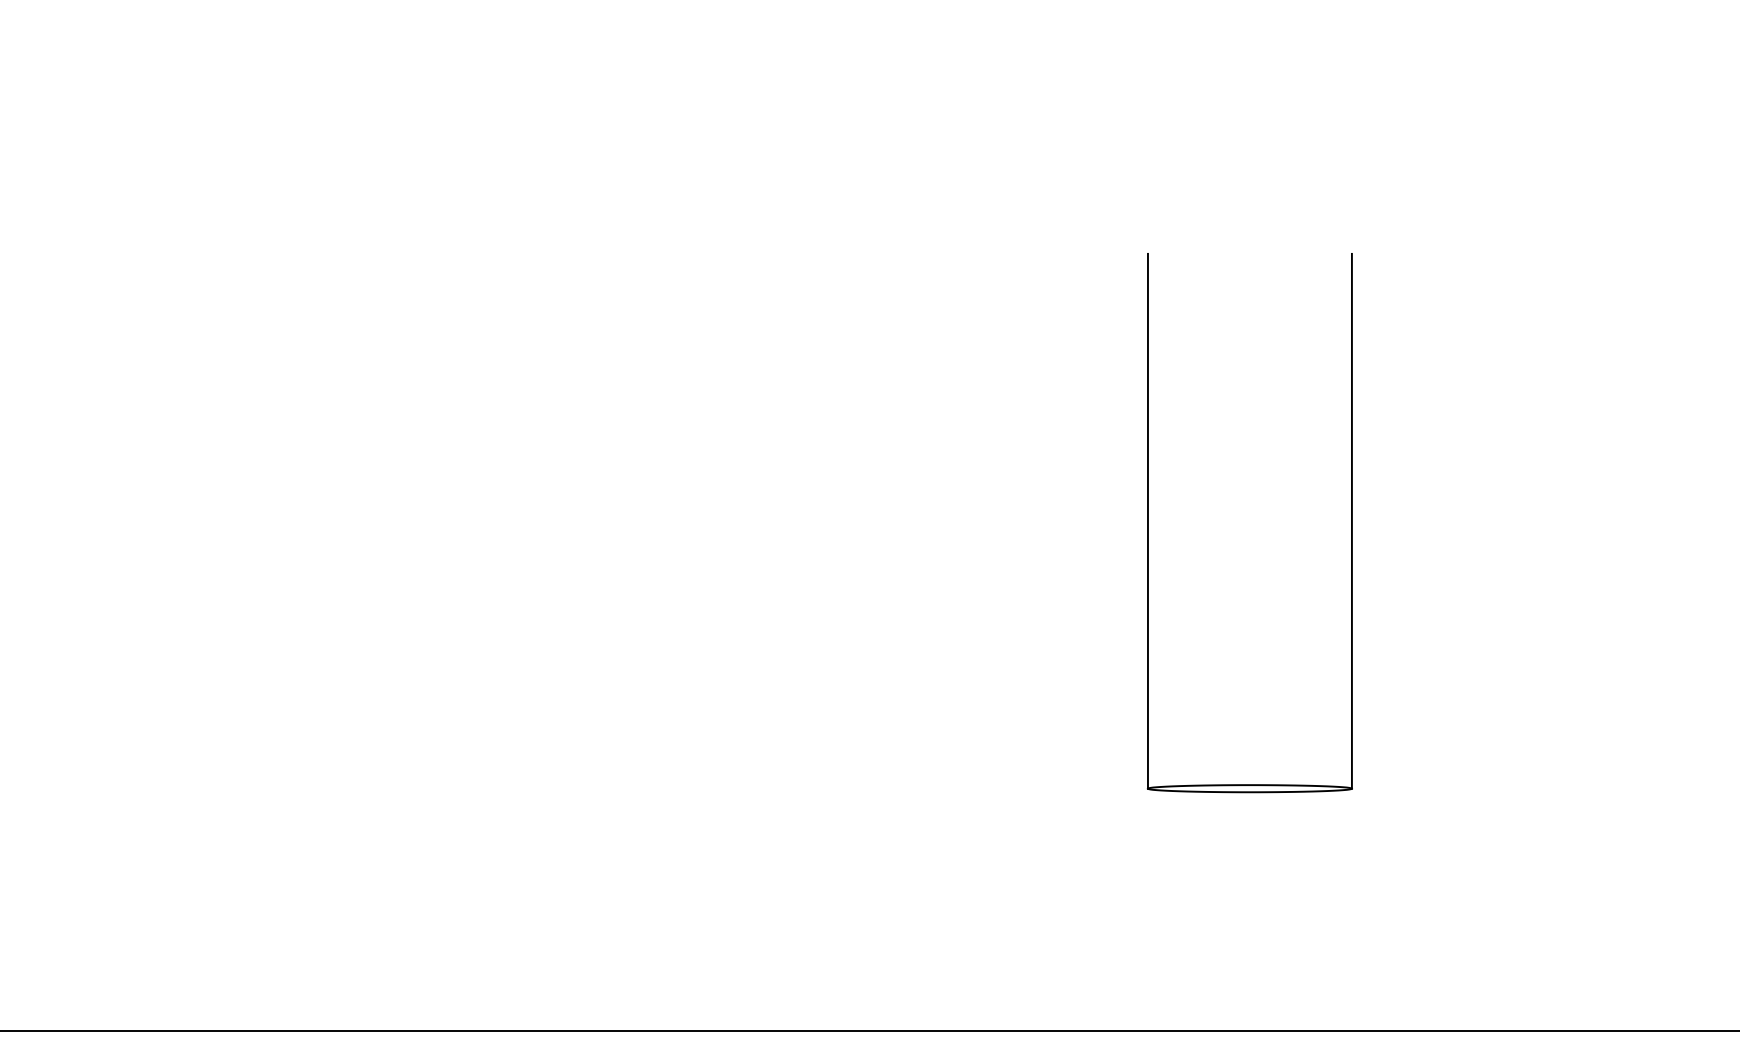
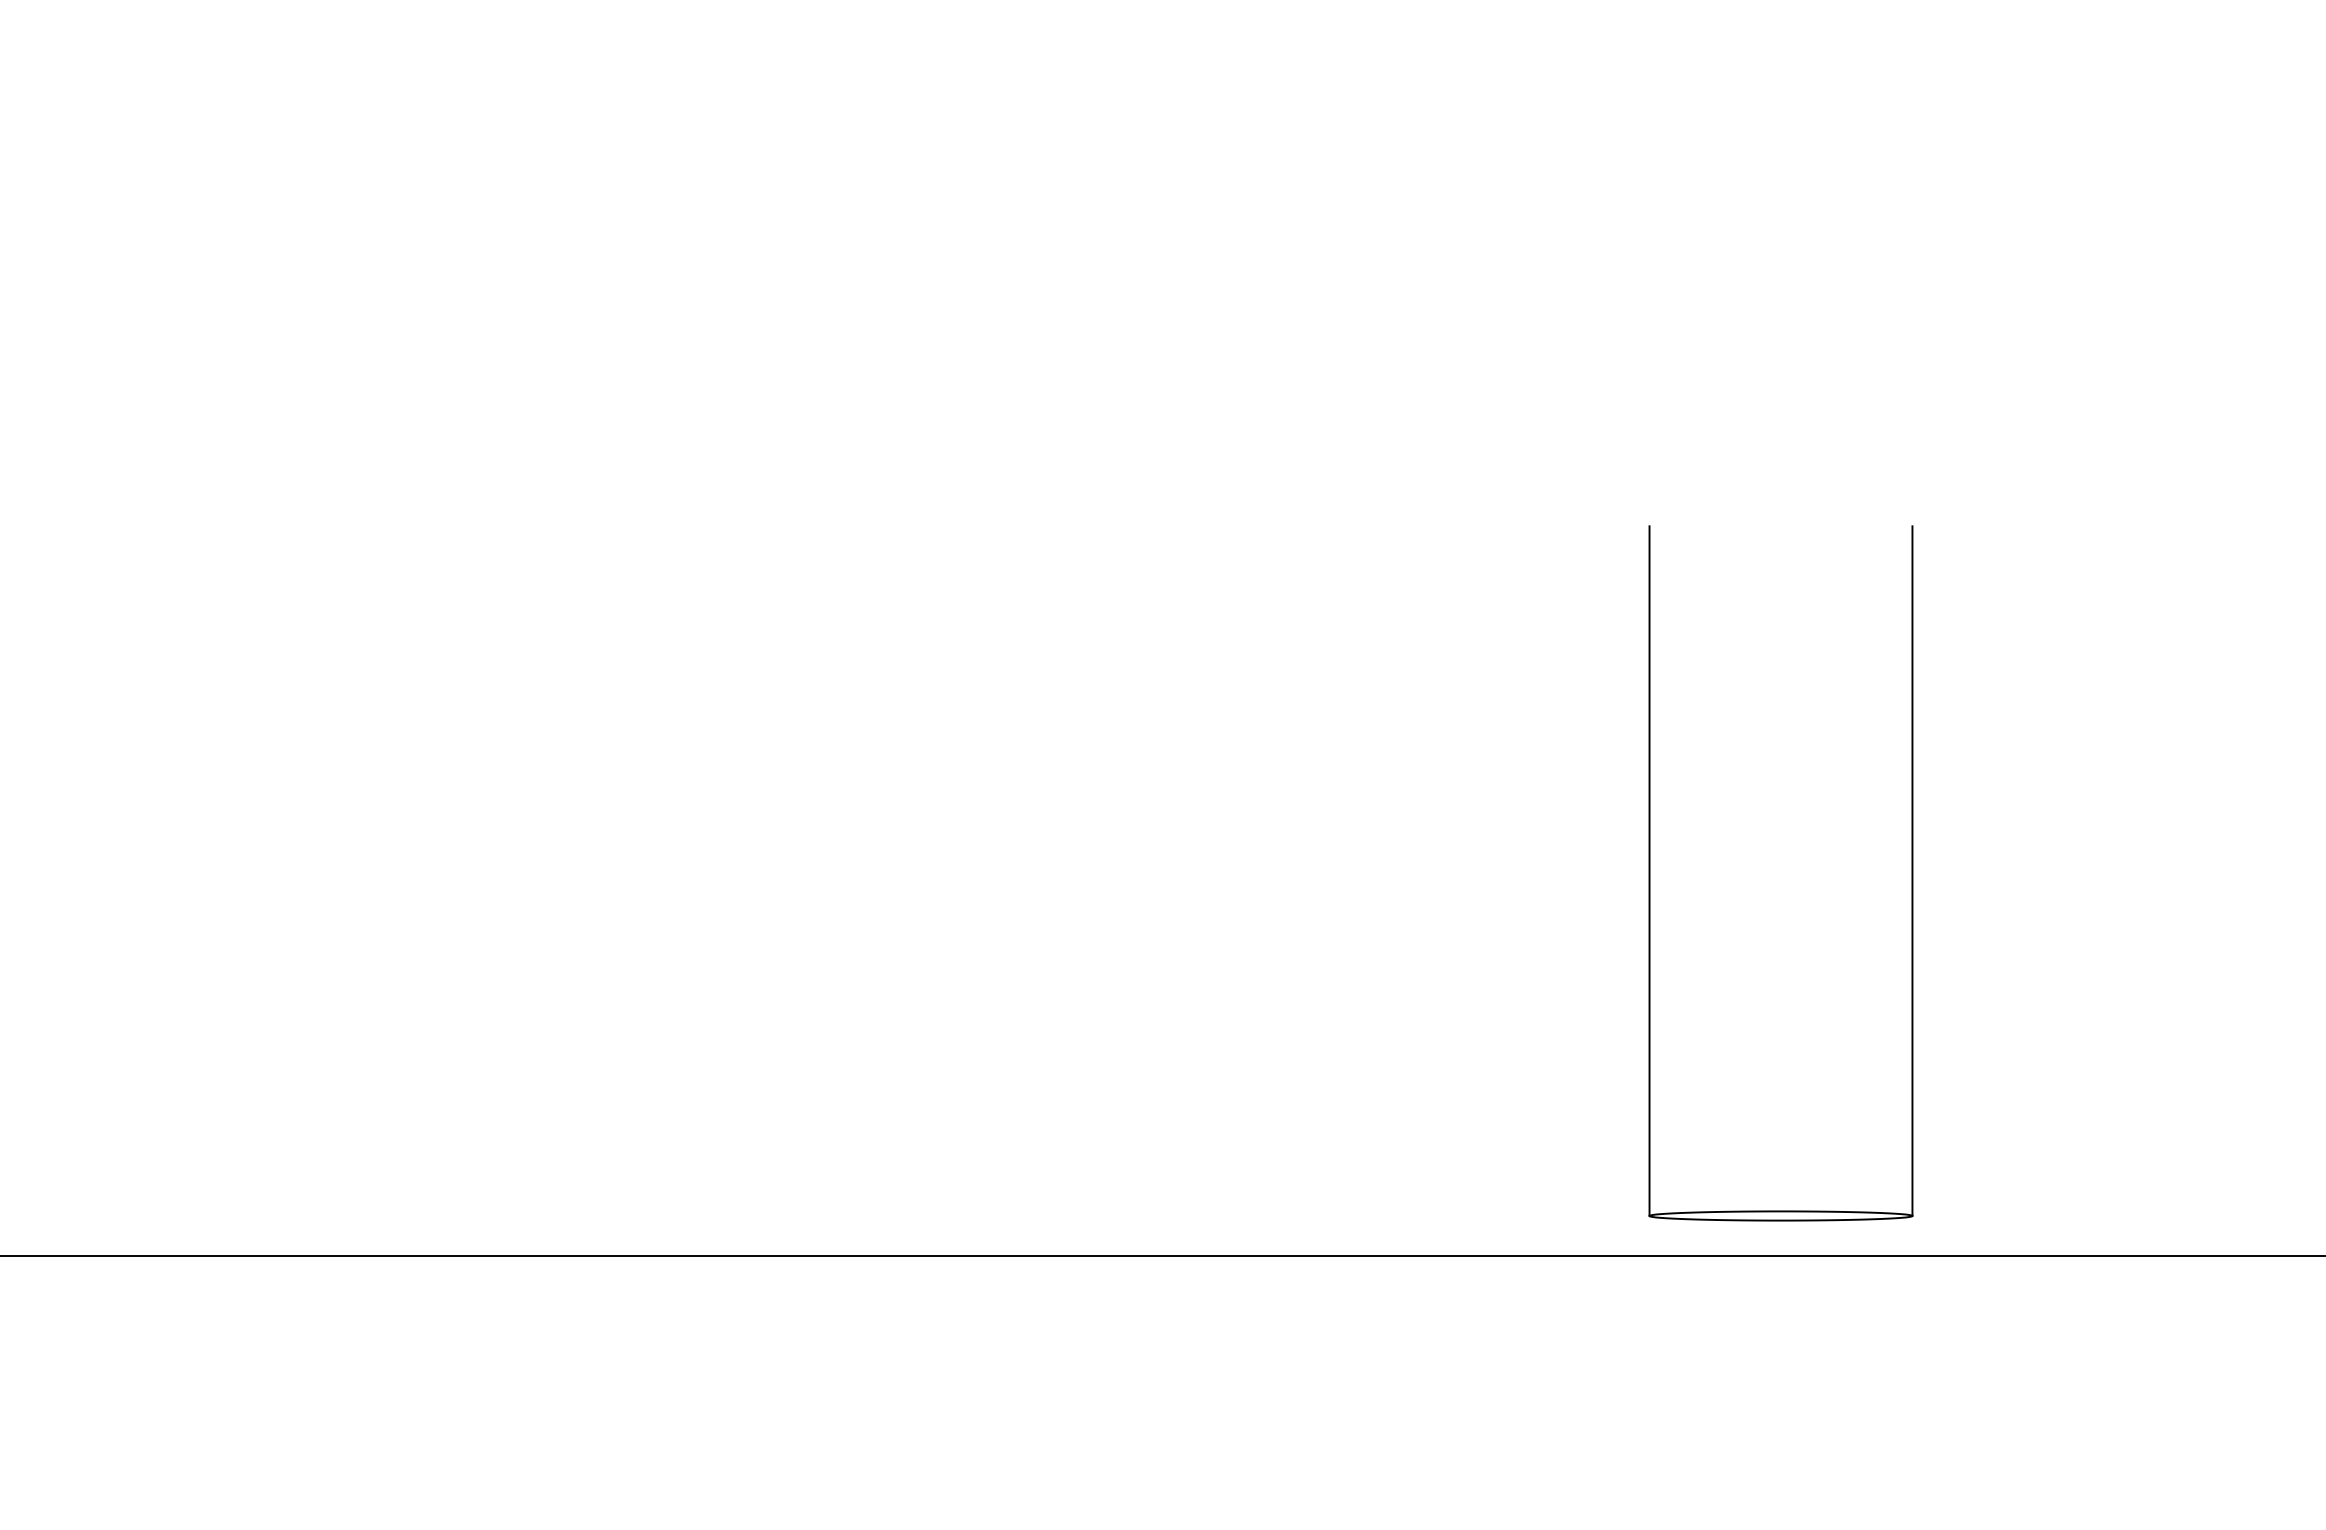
part: (1148, 523) -> (1650, 873), moved

